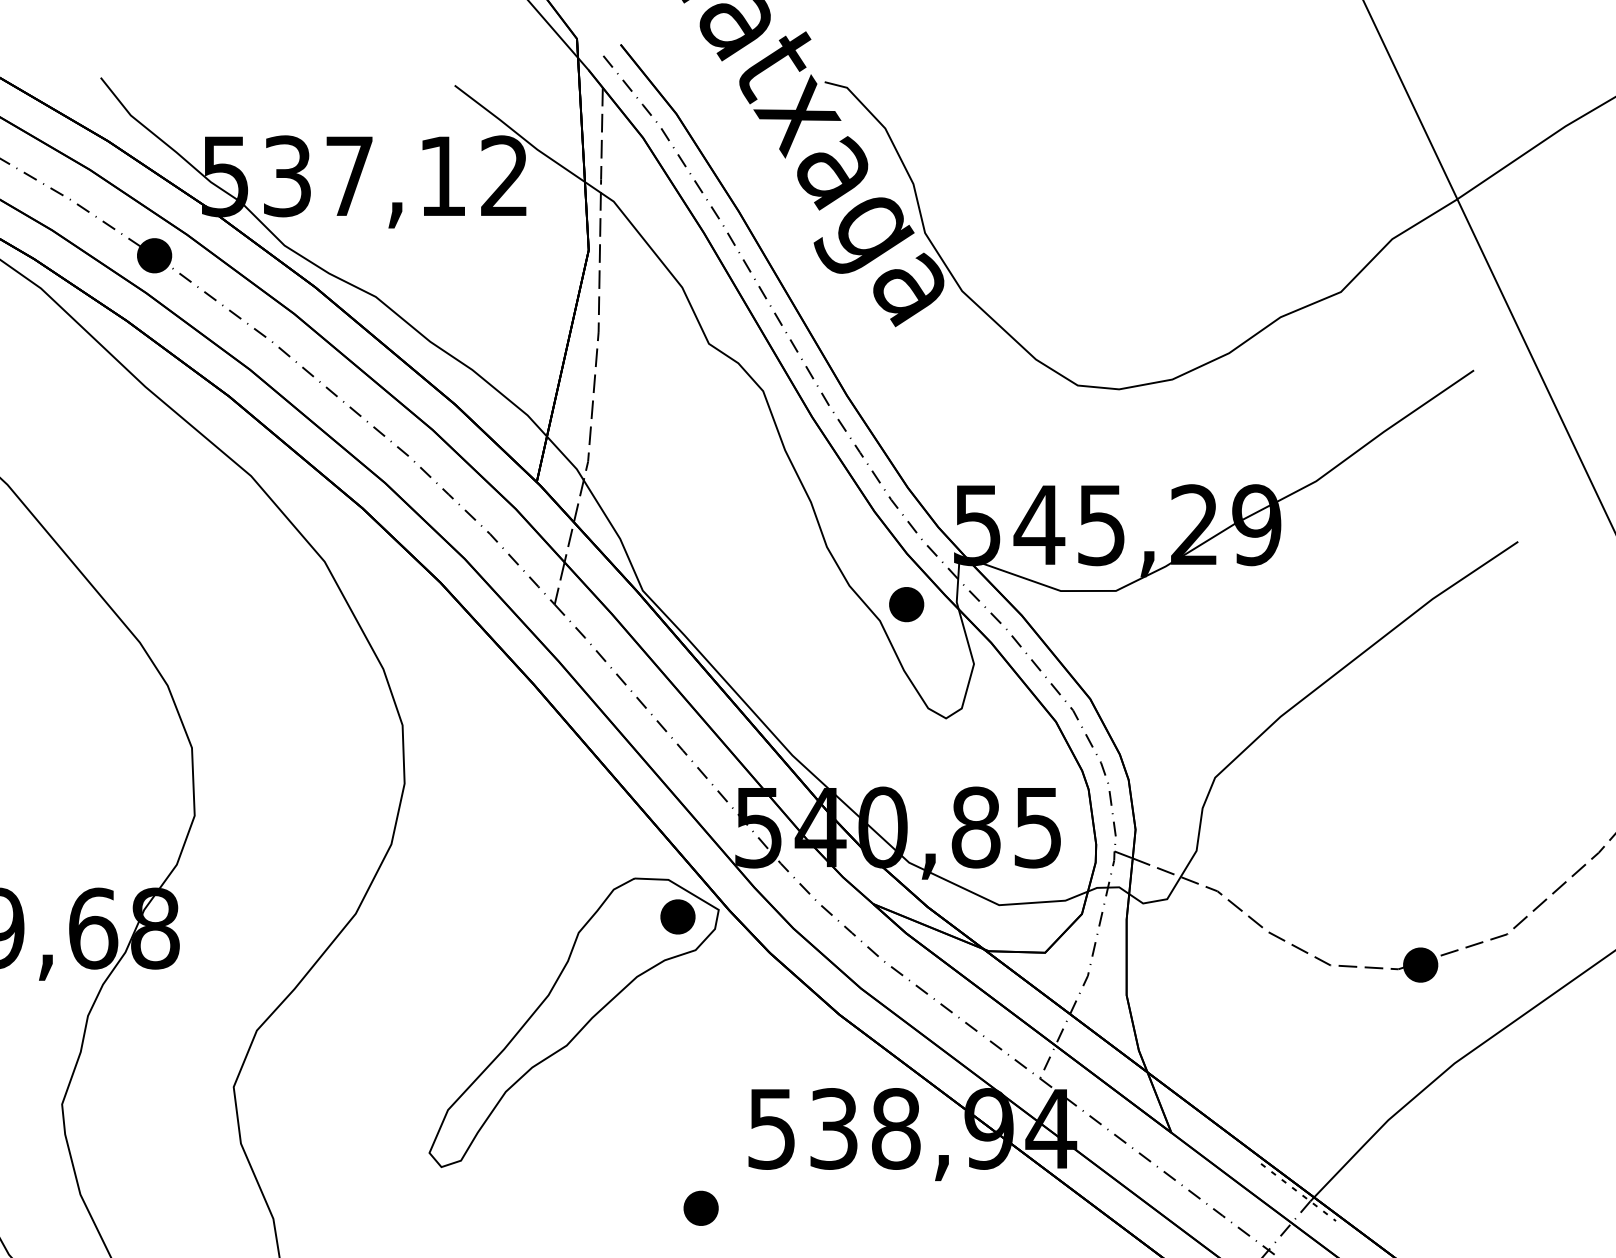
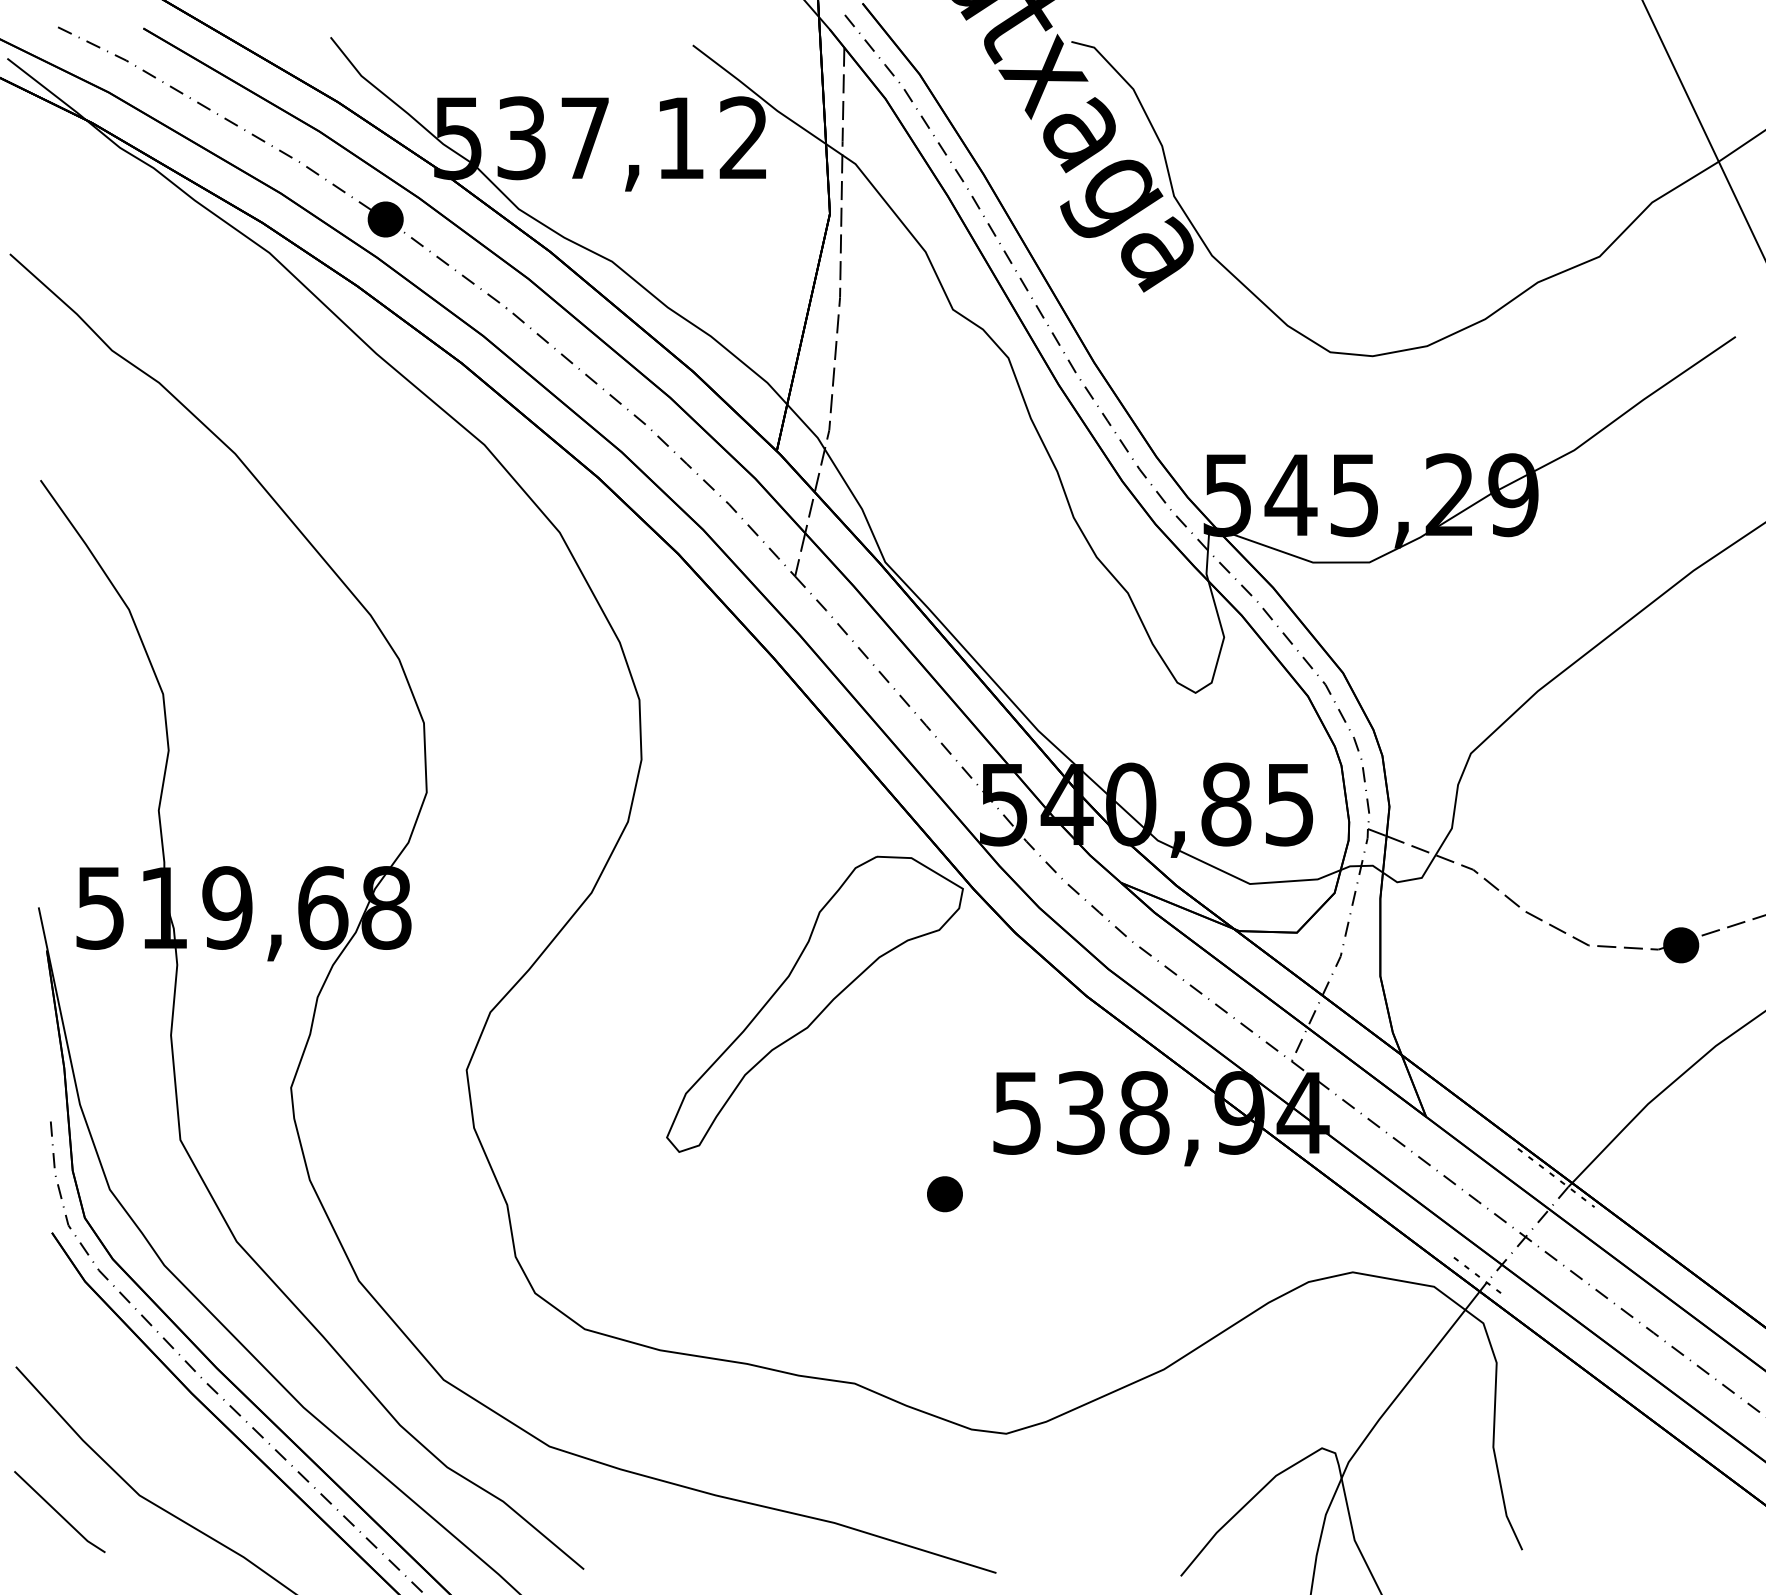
part: (906, 604) -> (1155, 576), removed
part: (678, 916) -> (921, 895), removed

